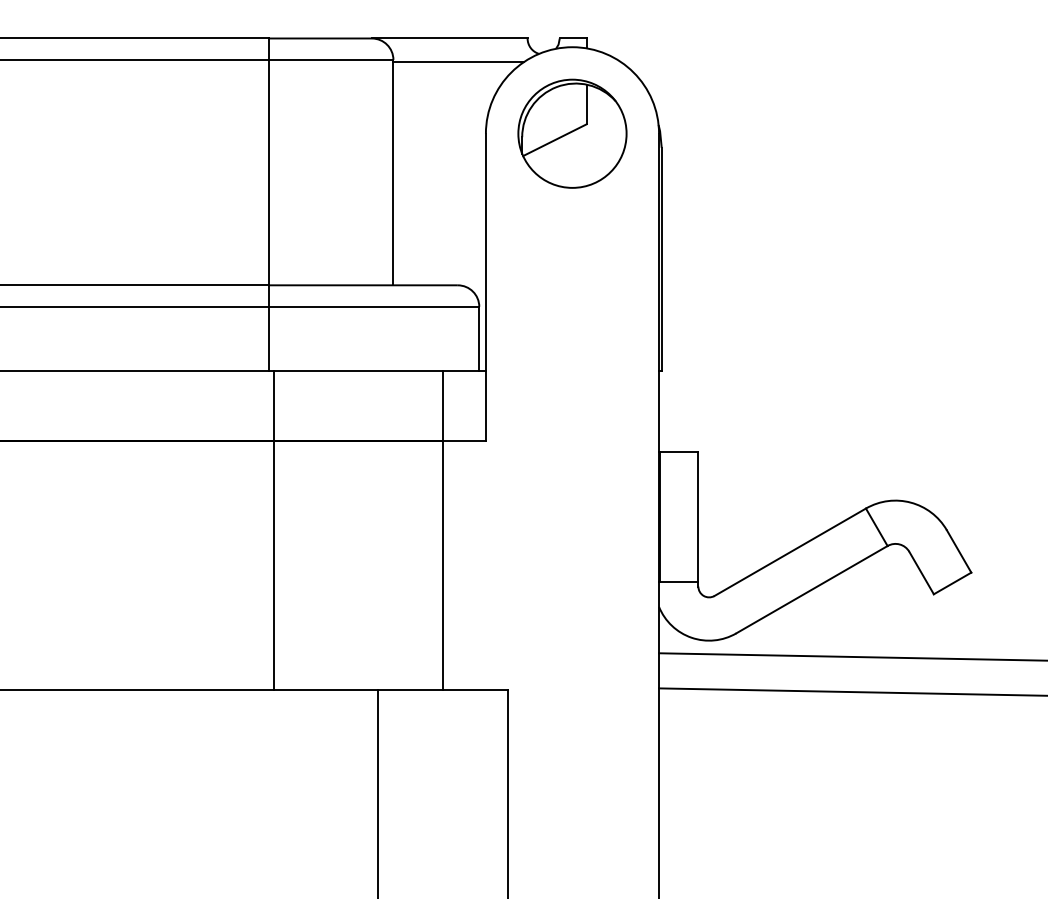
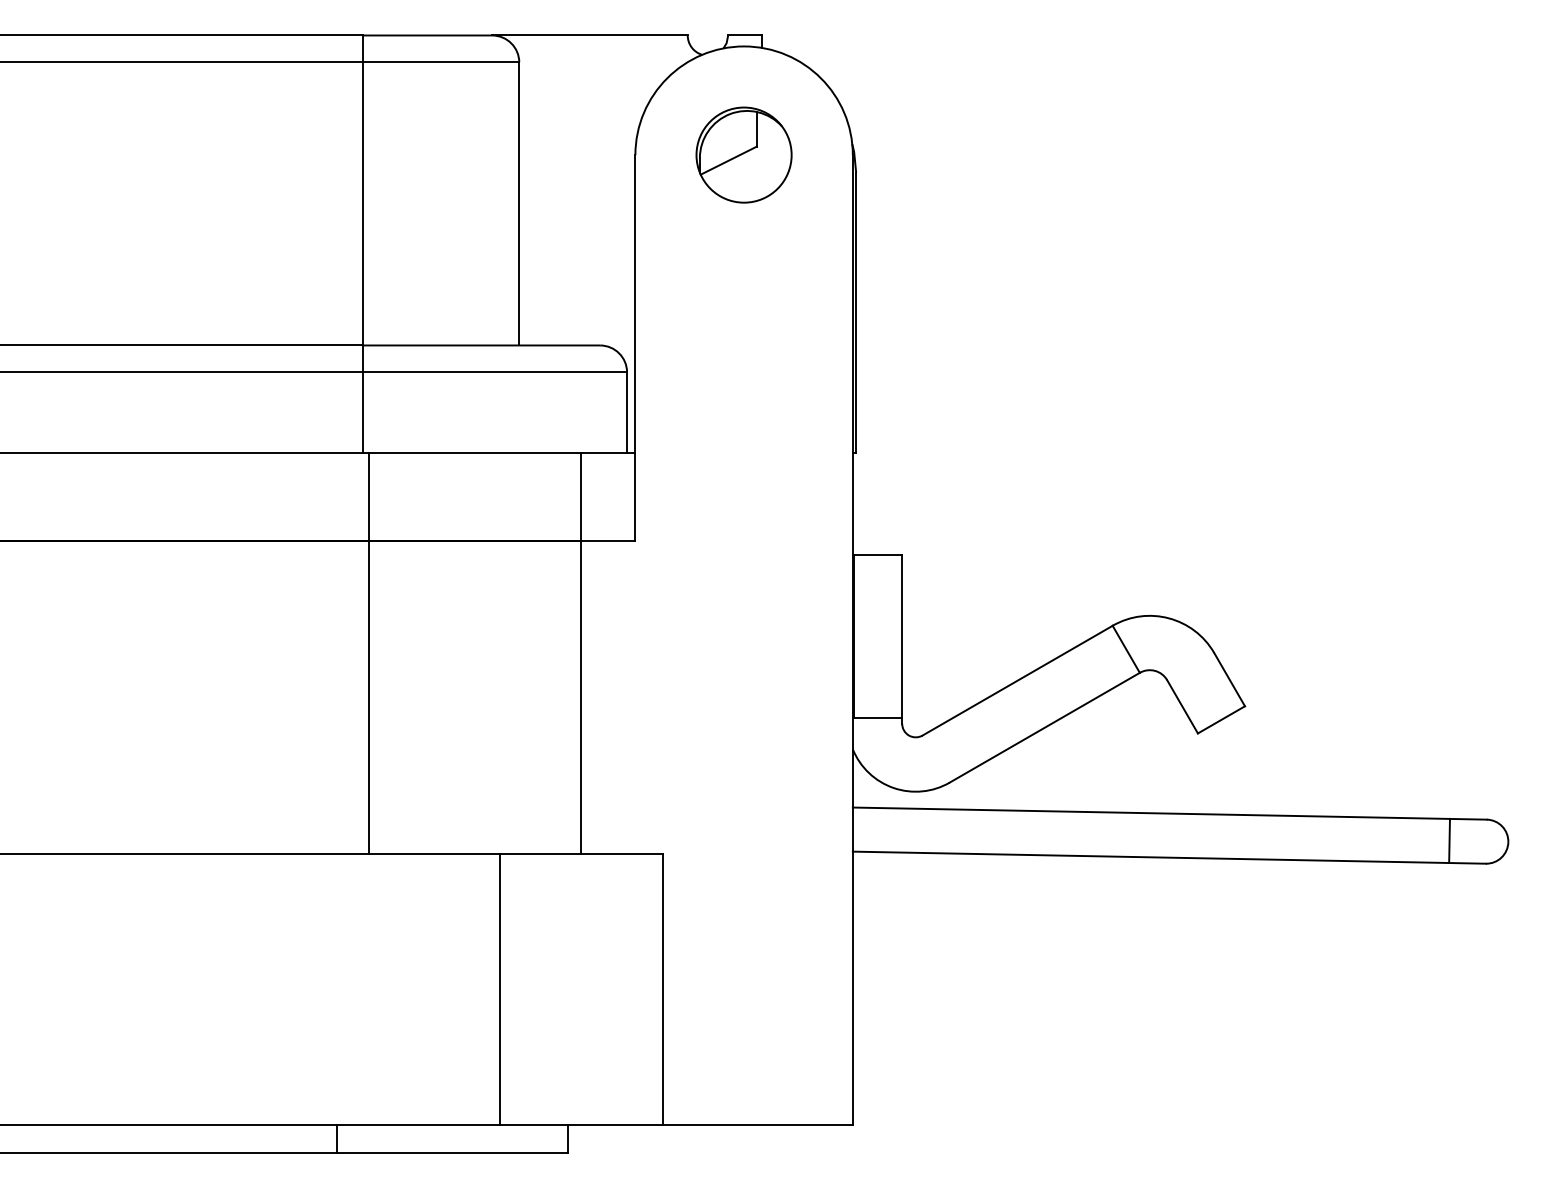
line: (458, 62) -> (601, 65), removed
part: (571, 133) -> (743, 154), size x0.7

